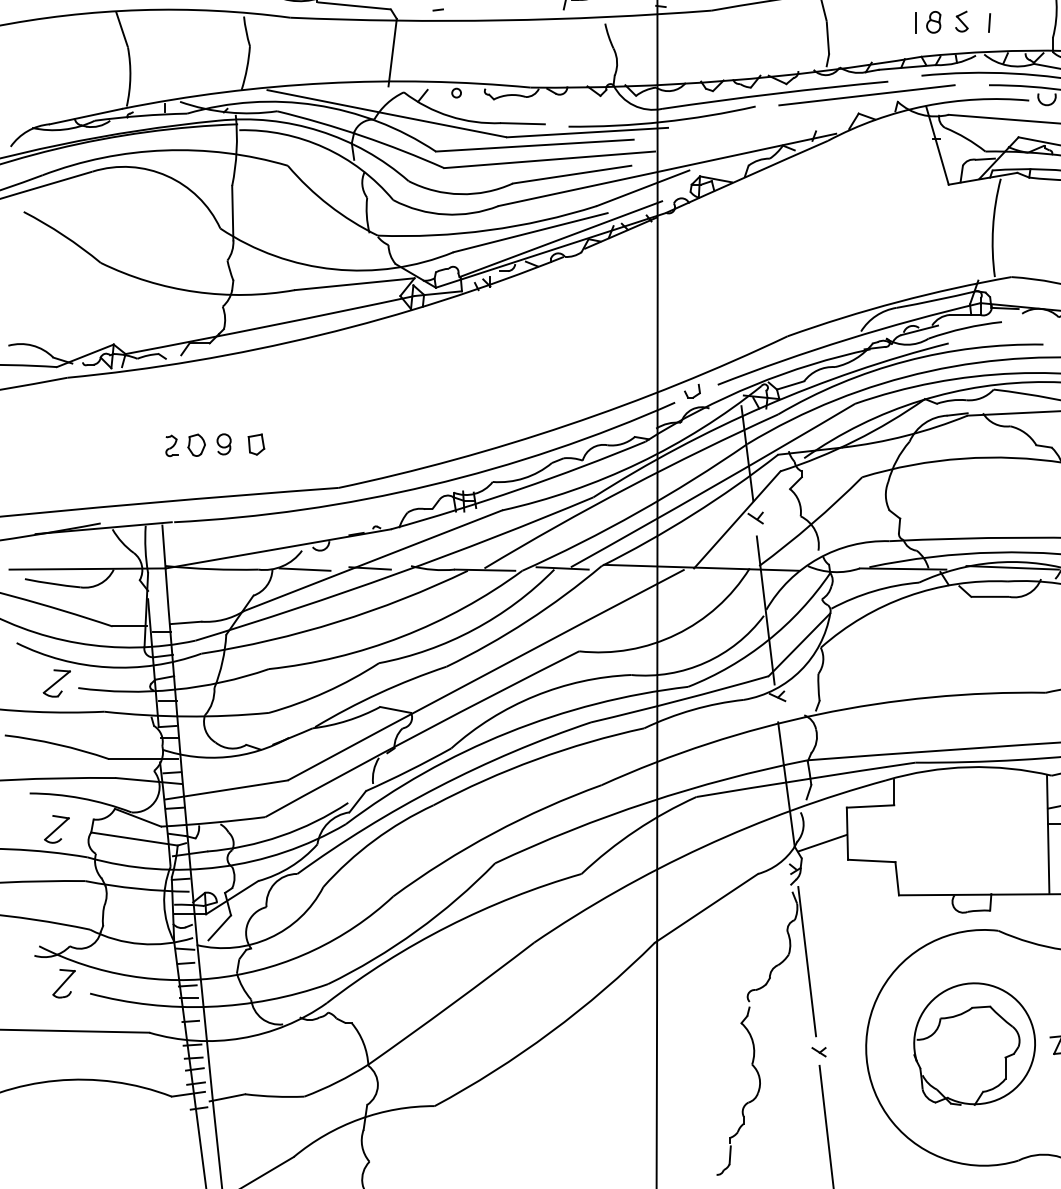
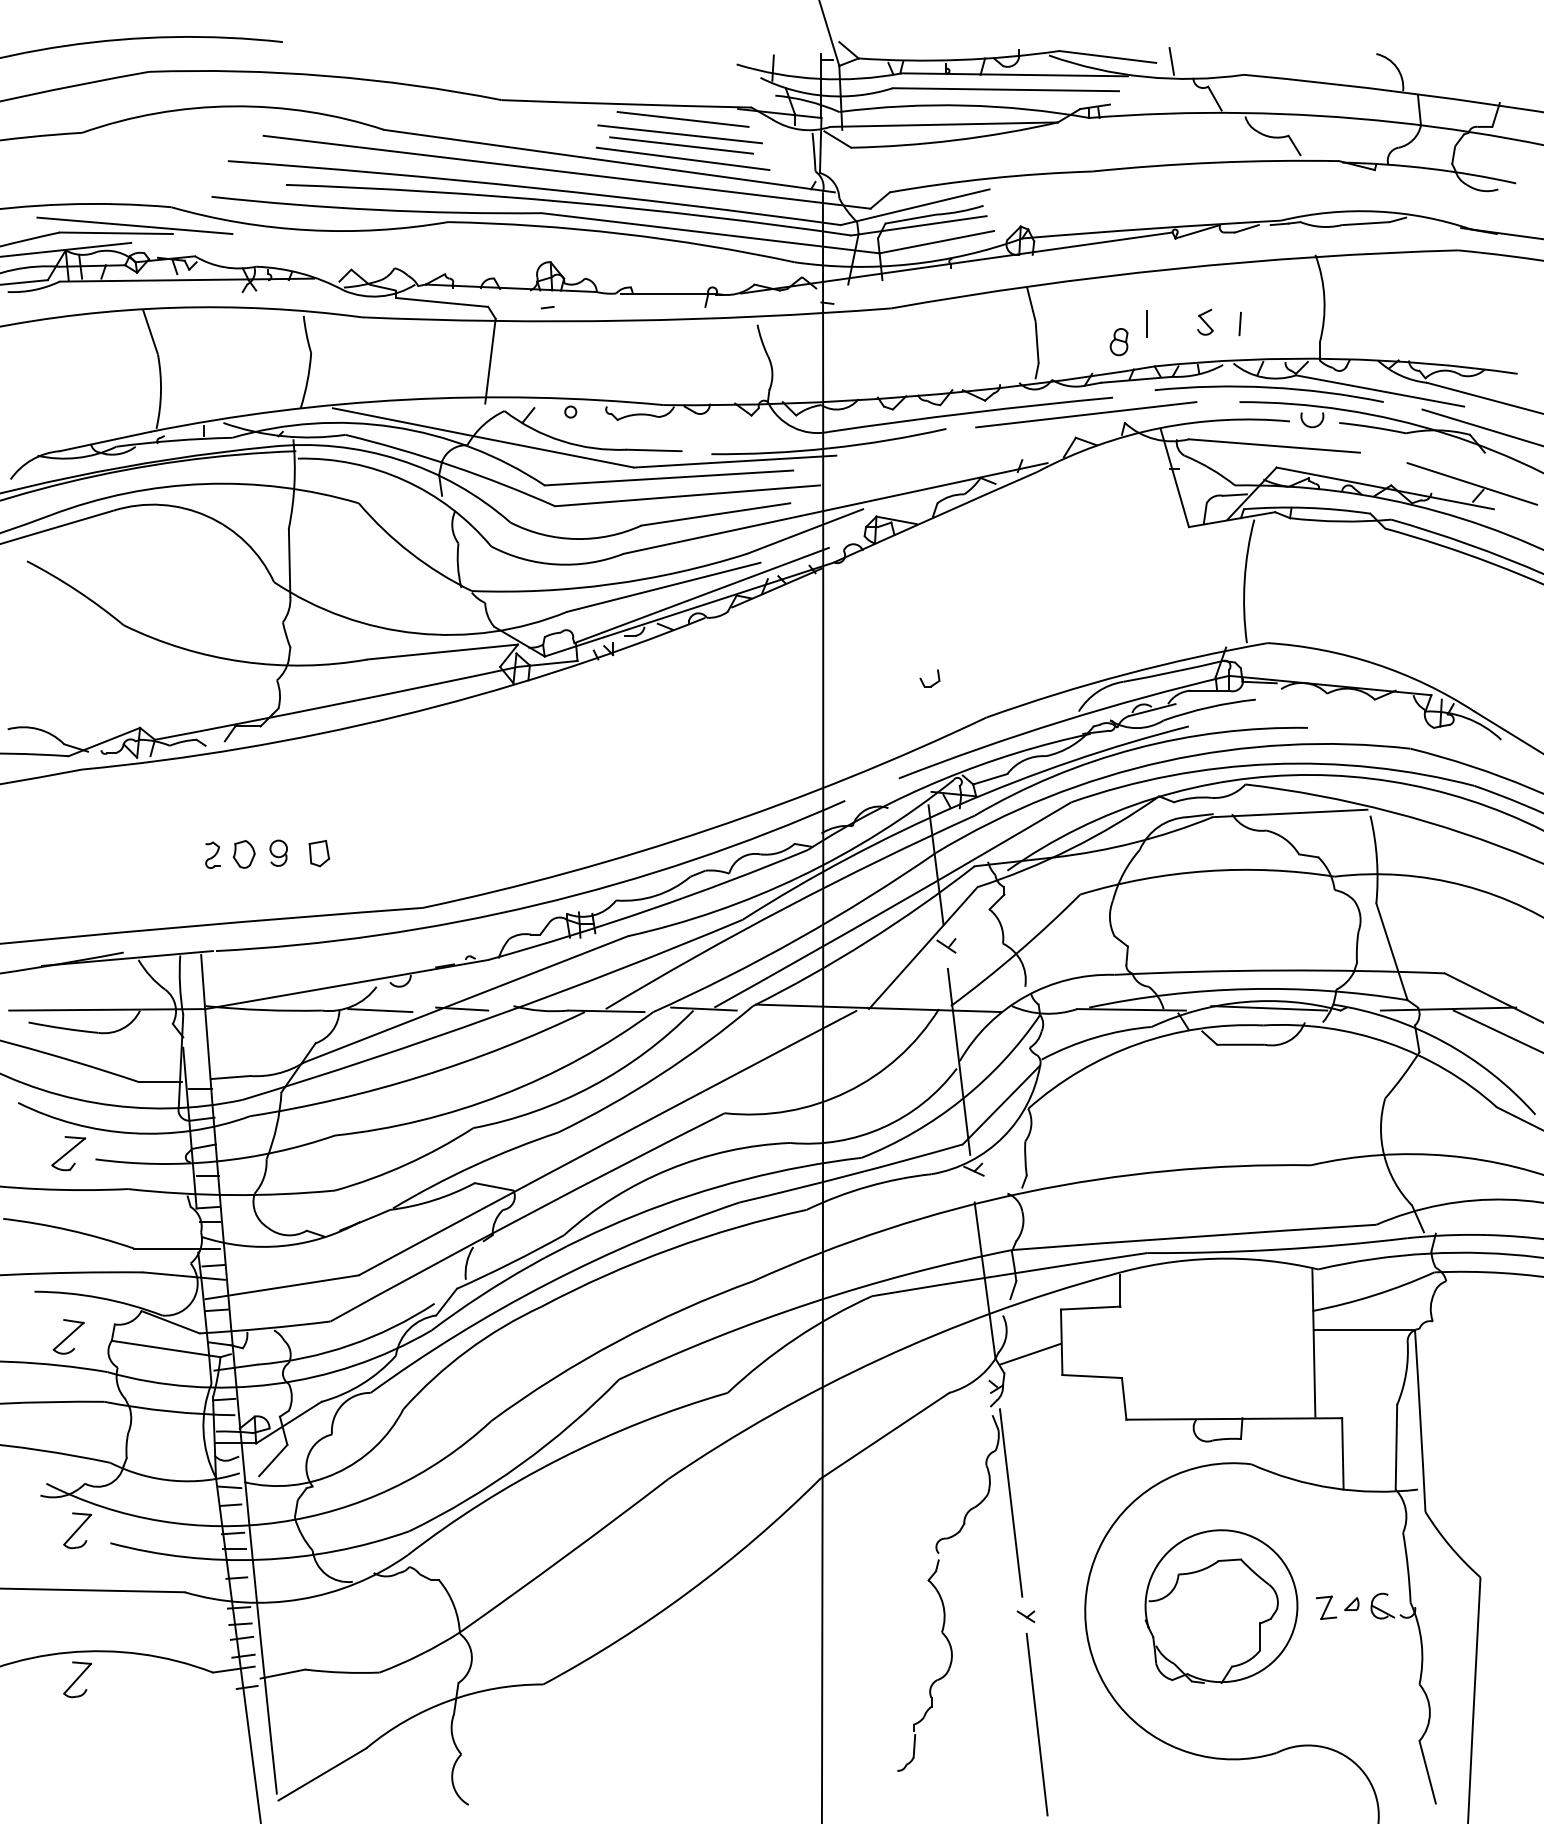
part: (933, 22) -> (1118, 342), moved
part: (695, 395) -> (933, 683), moved
part: (63, 1102) -> (77, 1679), added

